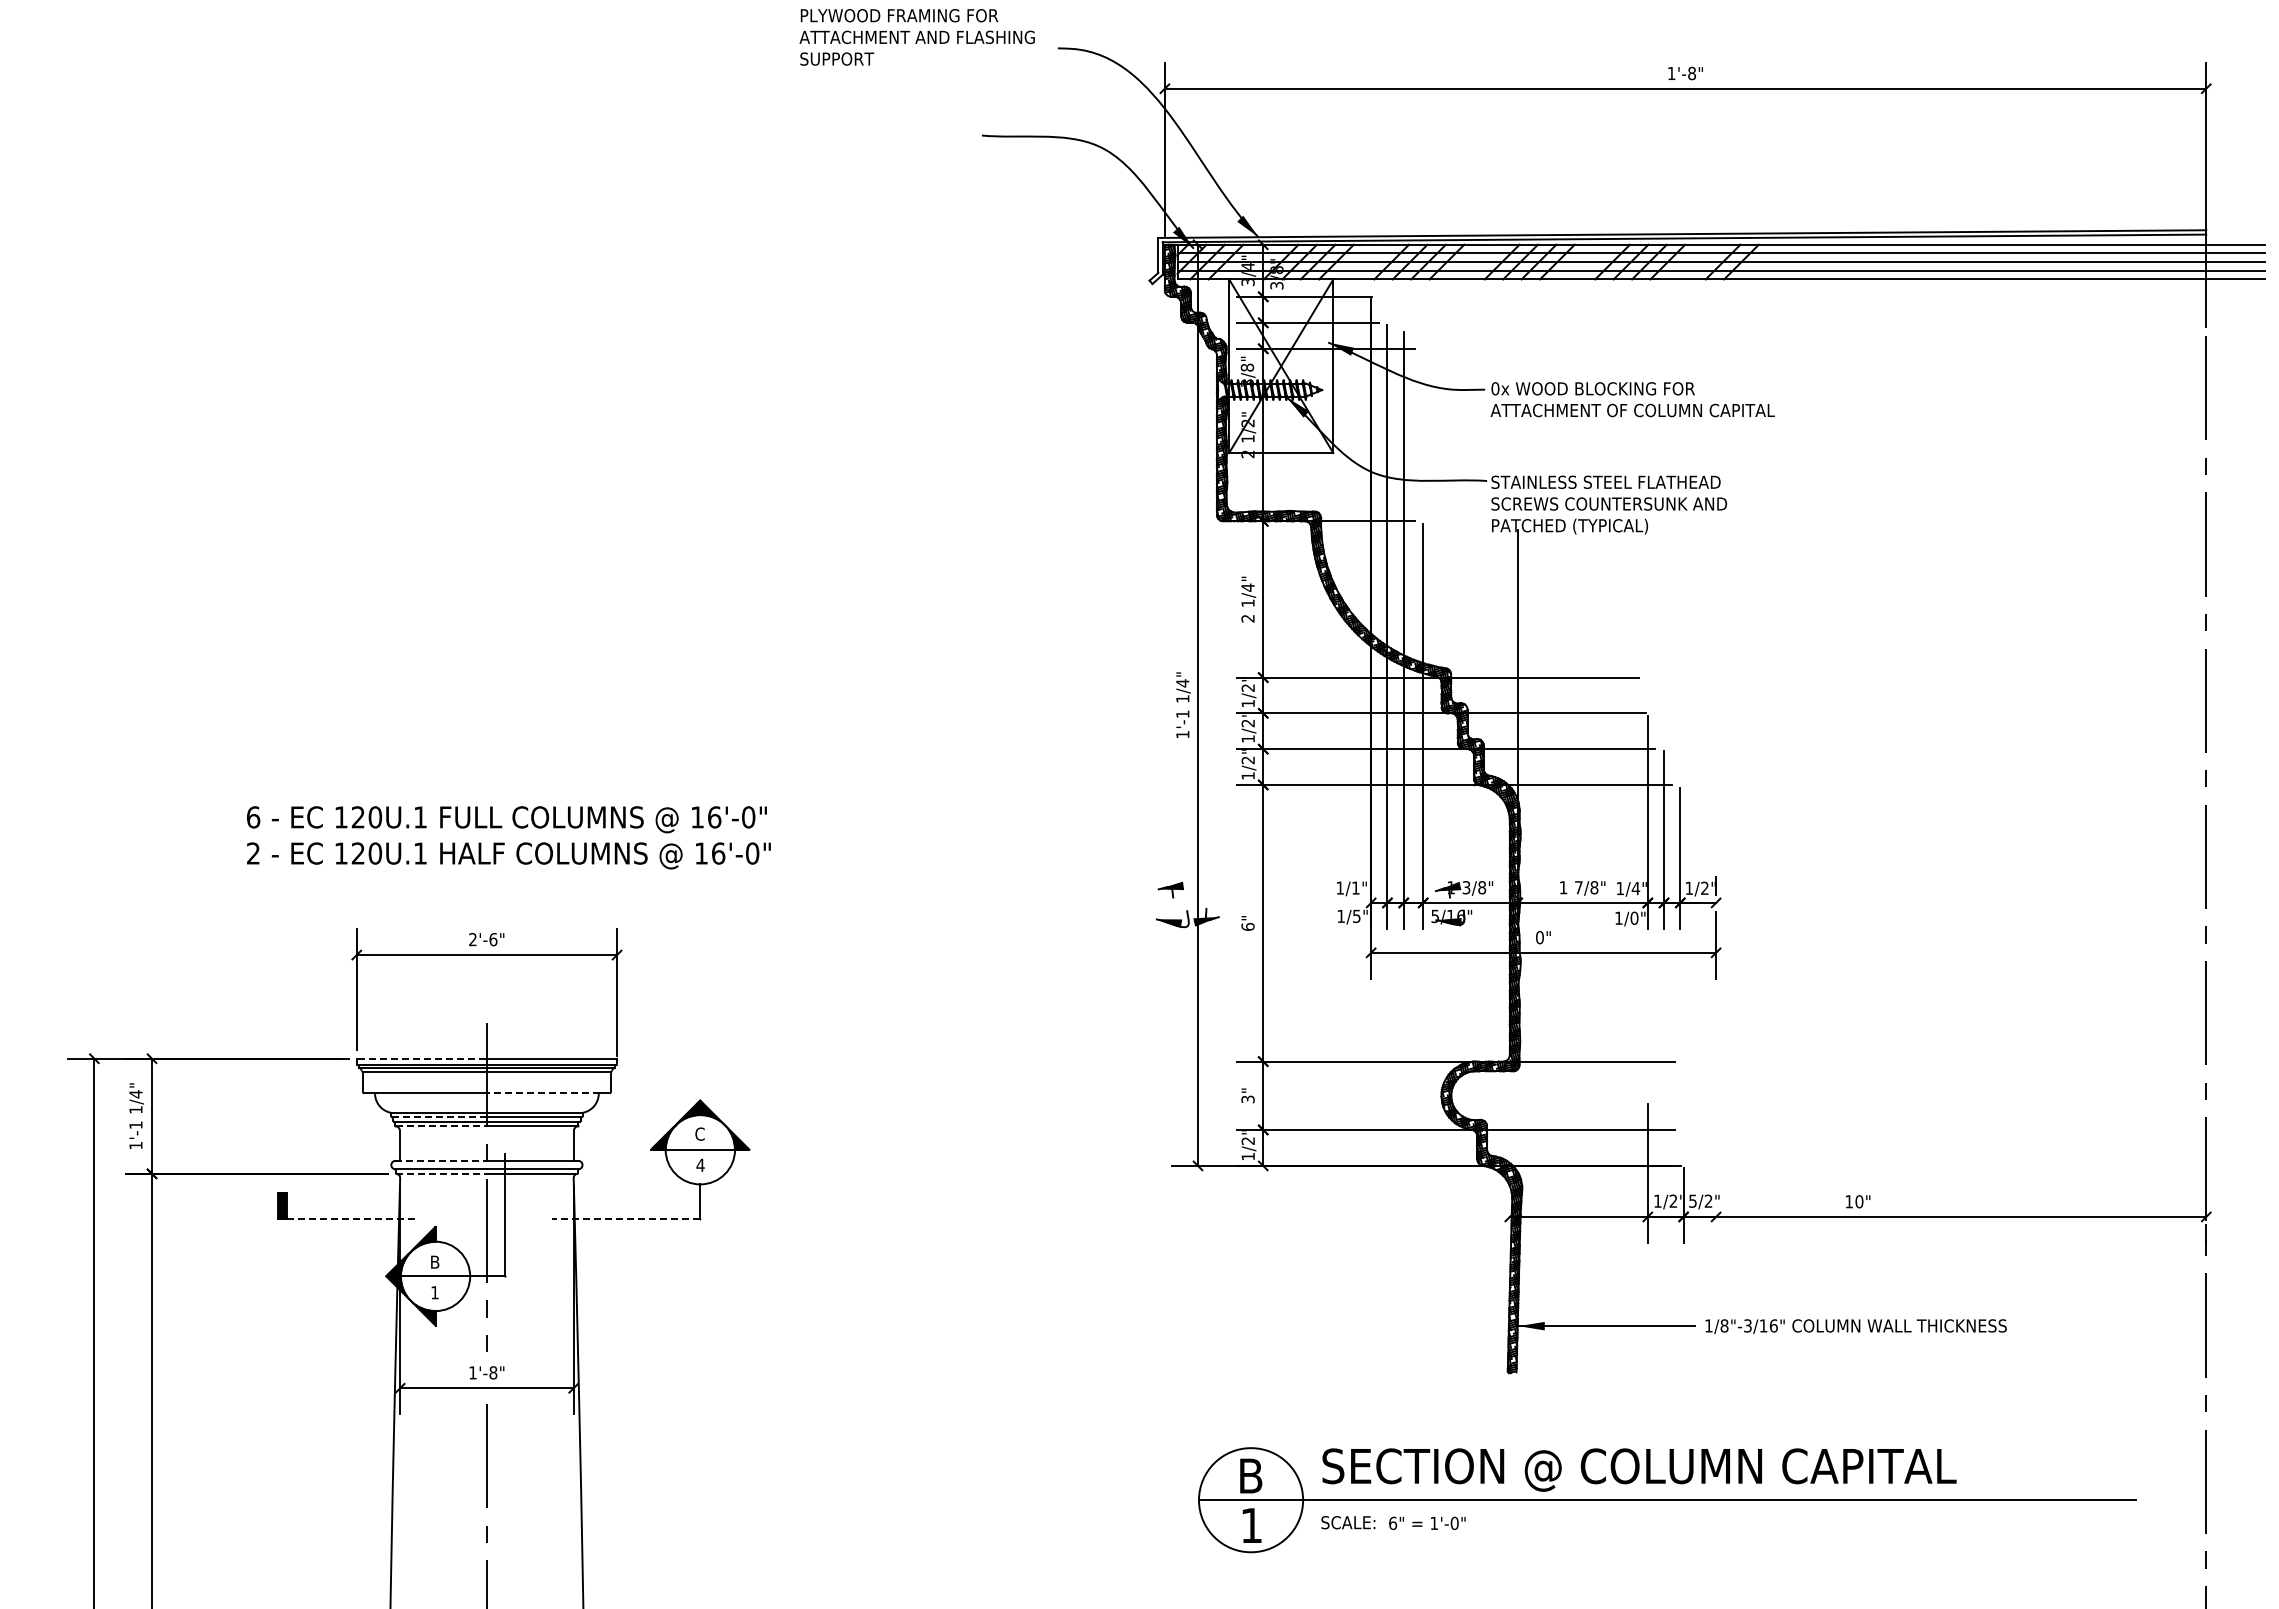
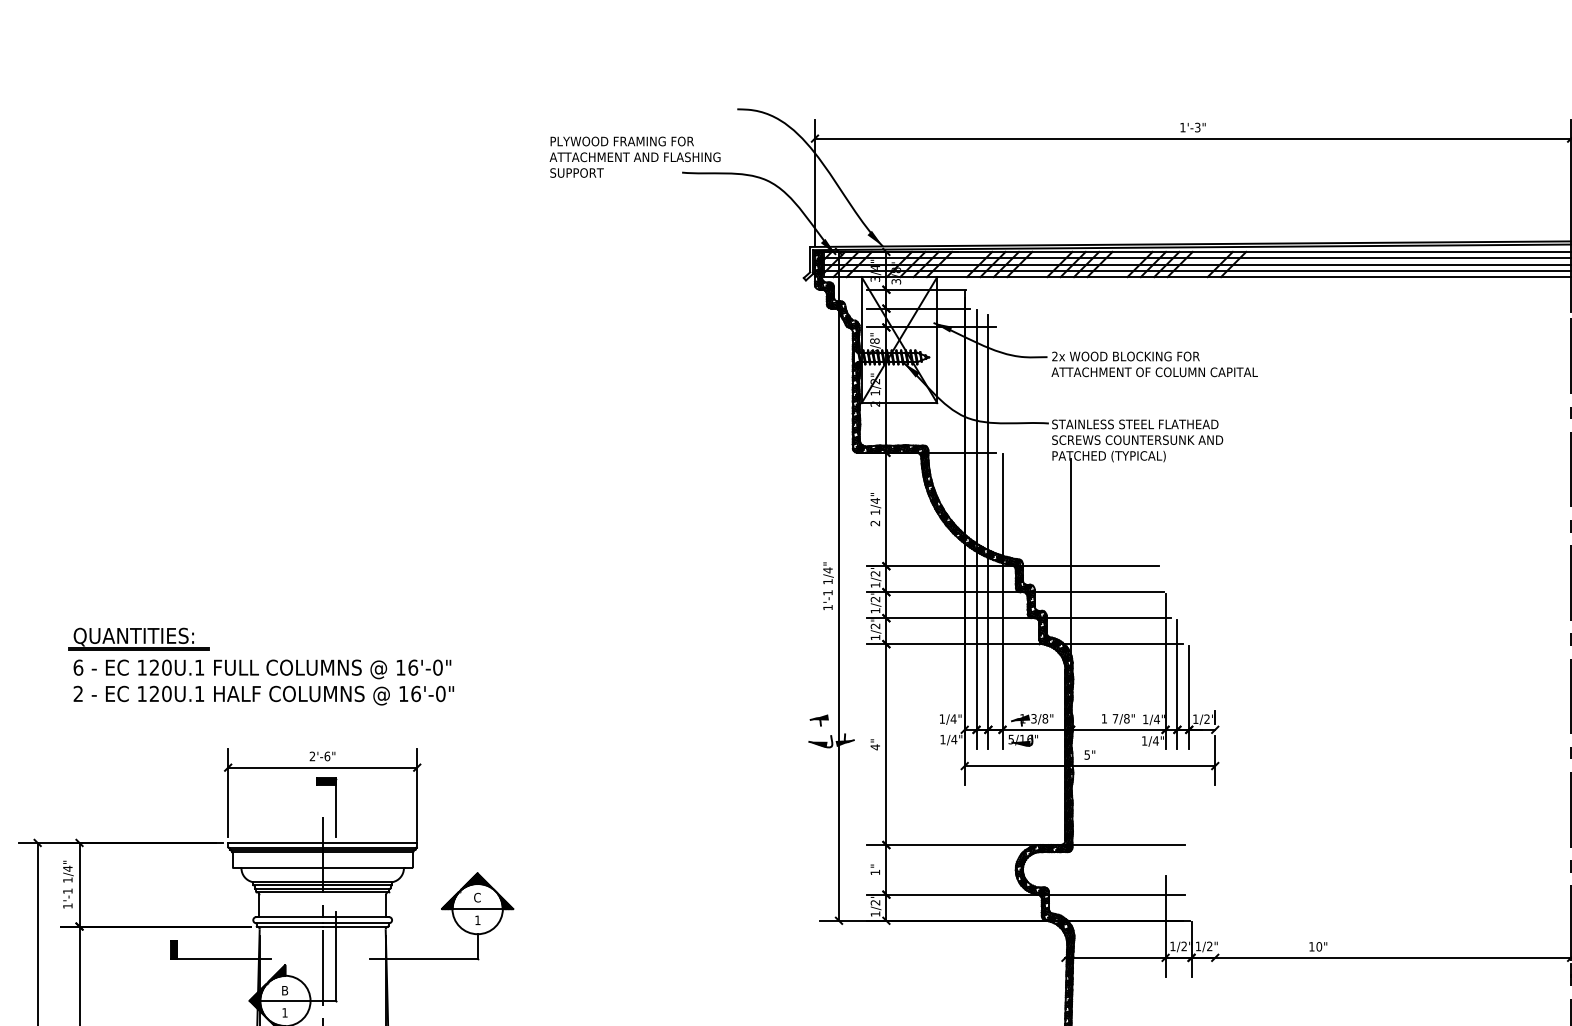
text: (916, 37) -> (634, 157), moved
text: (1692, 73) -> (1198, 127), 1'-8" -> 1'-3"
text: (1495, 388) -> (1055, 356), 0x -> 2x
part: (233, 777) -> (138, 638), added
text: (508, 837) -> (263, 682), moved
text: (1355, 887) -> (953, 718), 1/1" -> 1/4"
text: (1356, 916) -> (954, 739), 1/5" -> 1/4"
text: (1634, 917) -> (1155, 740), 1/0" -> 1/4"
text: (1247, 926) -> (874, 746), 6" -> 4"
text: (1539, 937) -> (1086, 754), 0" -> 5"
part: (504, 1009) -> (335, 807), added
line: (422, 1058) -> (275, 842), dashed -> solid
line: (542, 1093) -> (363, 868), dashed -> solid
text: (1247, 1099) -> (874, 872), 3" -> 1"
line: (440, 1117) -> (288, 885), dashed -> solid
line: (441, 1126) -> (289, 892), dashed -> solid
line: (441, 1160) -> (289, 916), dashed -> solid
text: (700, 1164) -> (477, 919), 4 -> 1
line: (442, 1173) -> (290, 926), dashed -> solid
text: (1692, 1200) -> (1198, 945), 5/2" -> 1/2"
line: (350, 1219) -> (223, 959), dashed -> solid
line: (625, 1219) -> (423, 959), dashed -> solid

